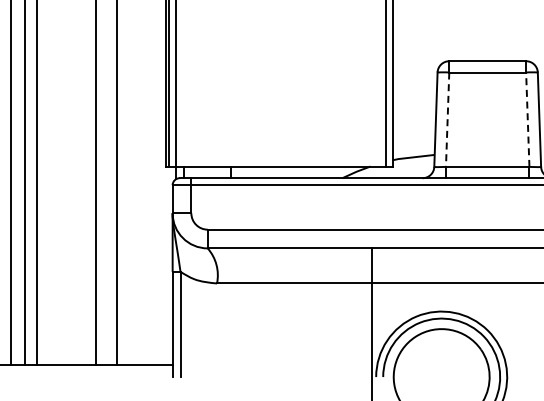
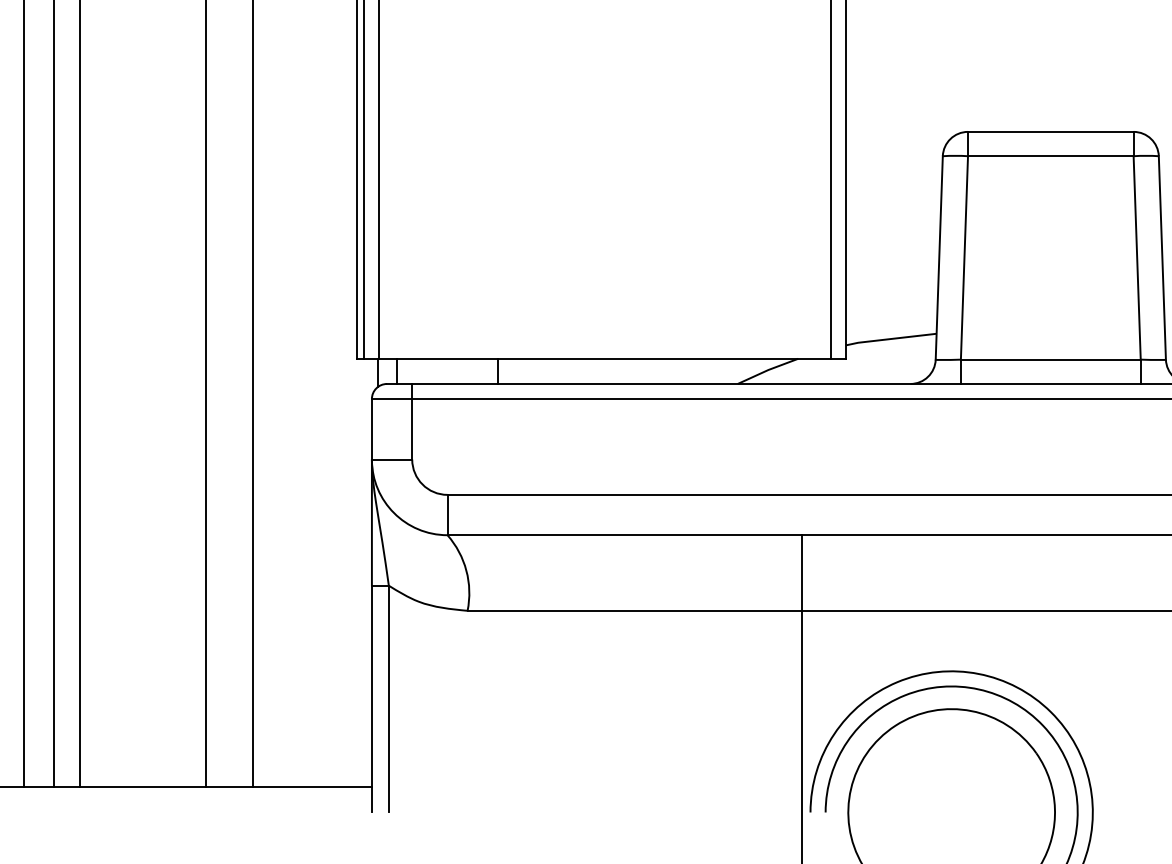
line: (527, 119) -> (1136, 257), dashed -> solid
line: (447, 120) -> (964, 259), dashed -> solid

